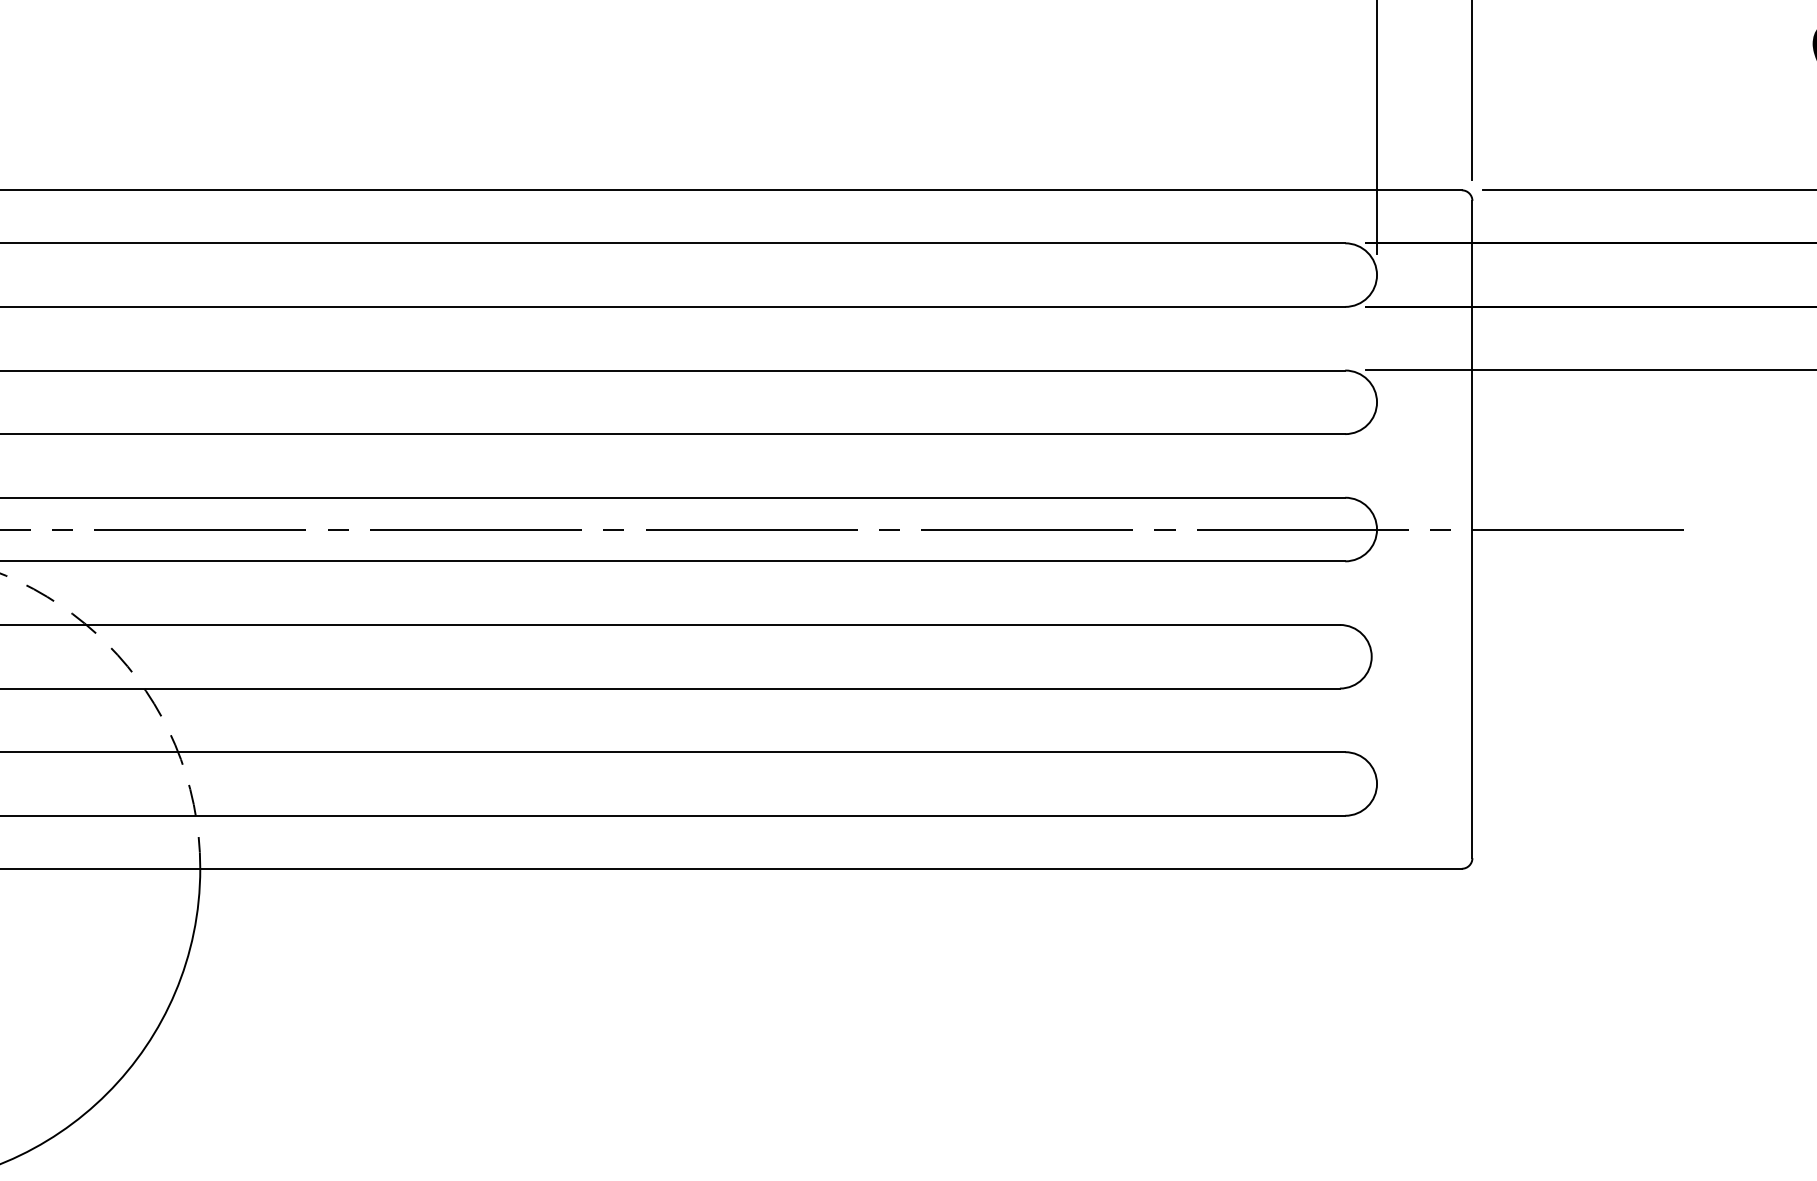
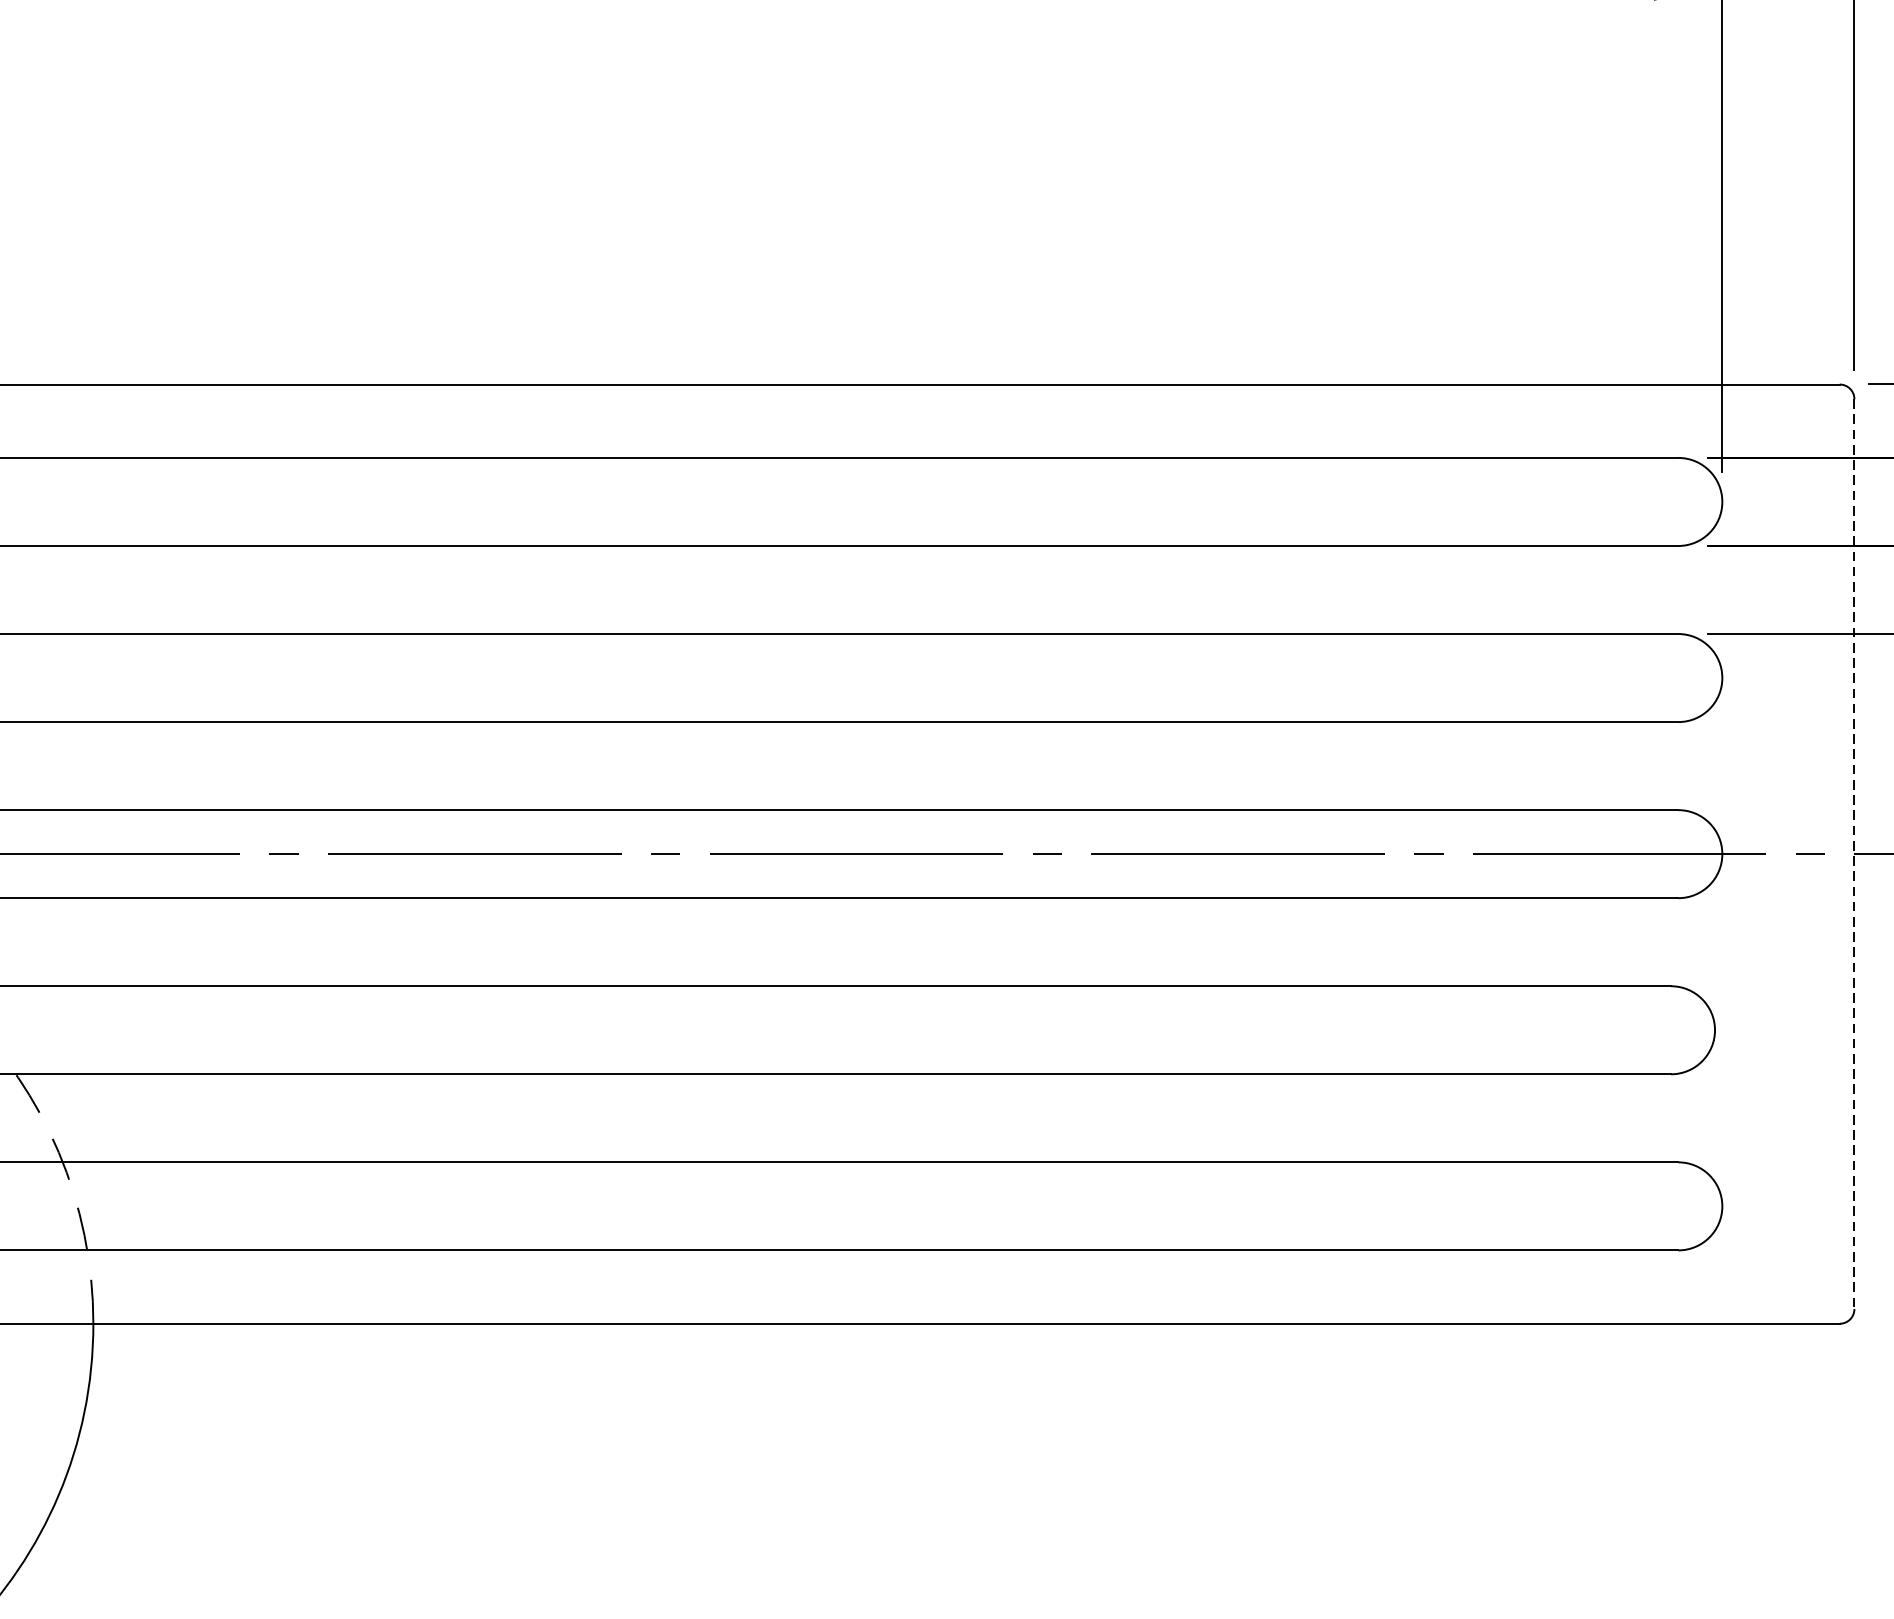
line: (1472, 529) -> (1854, 854), solid -> dashed

